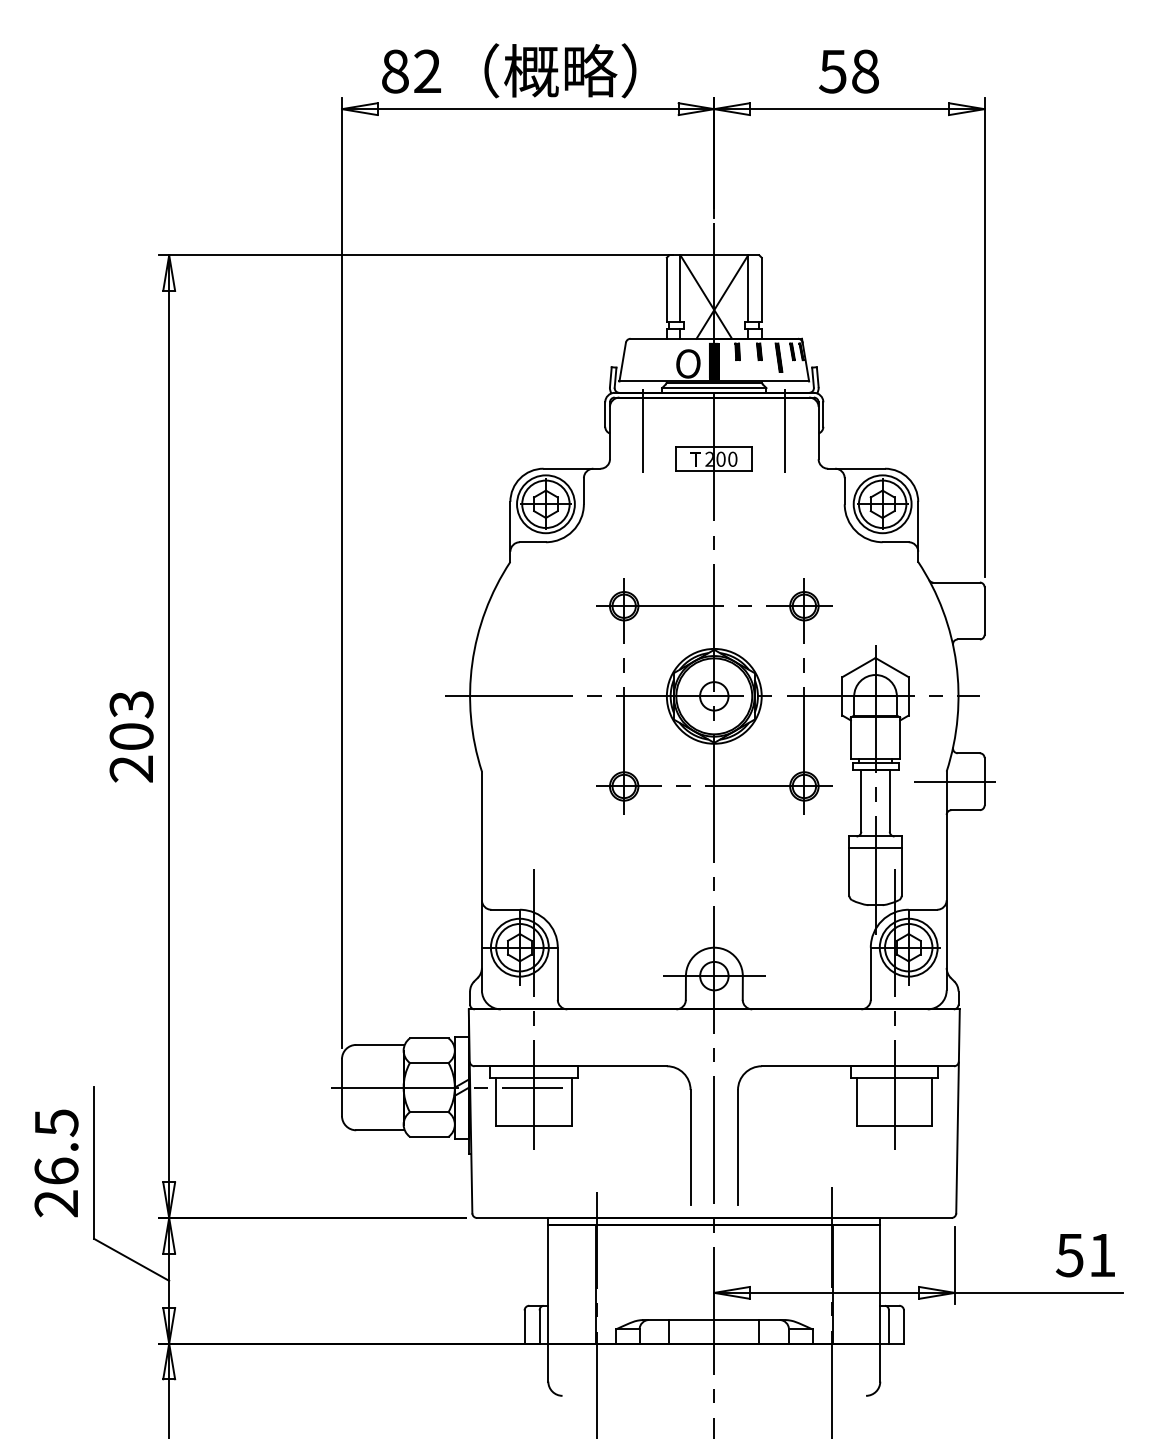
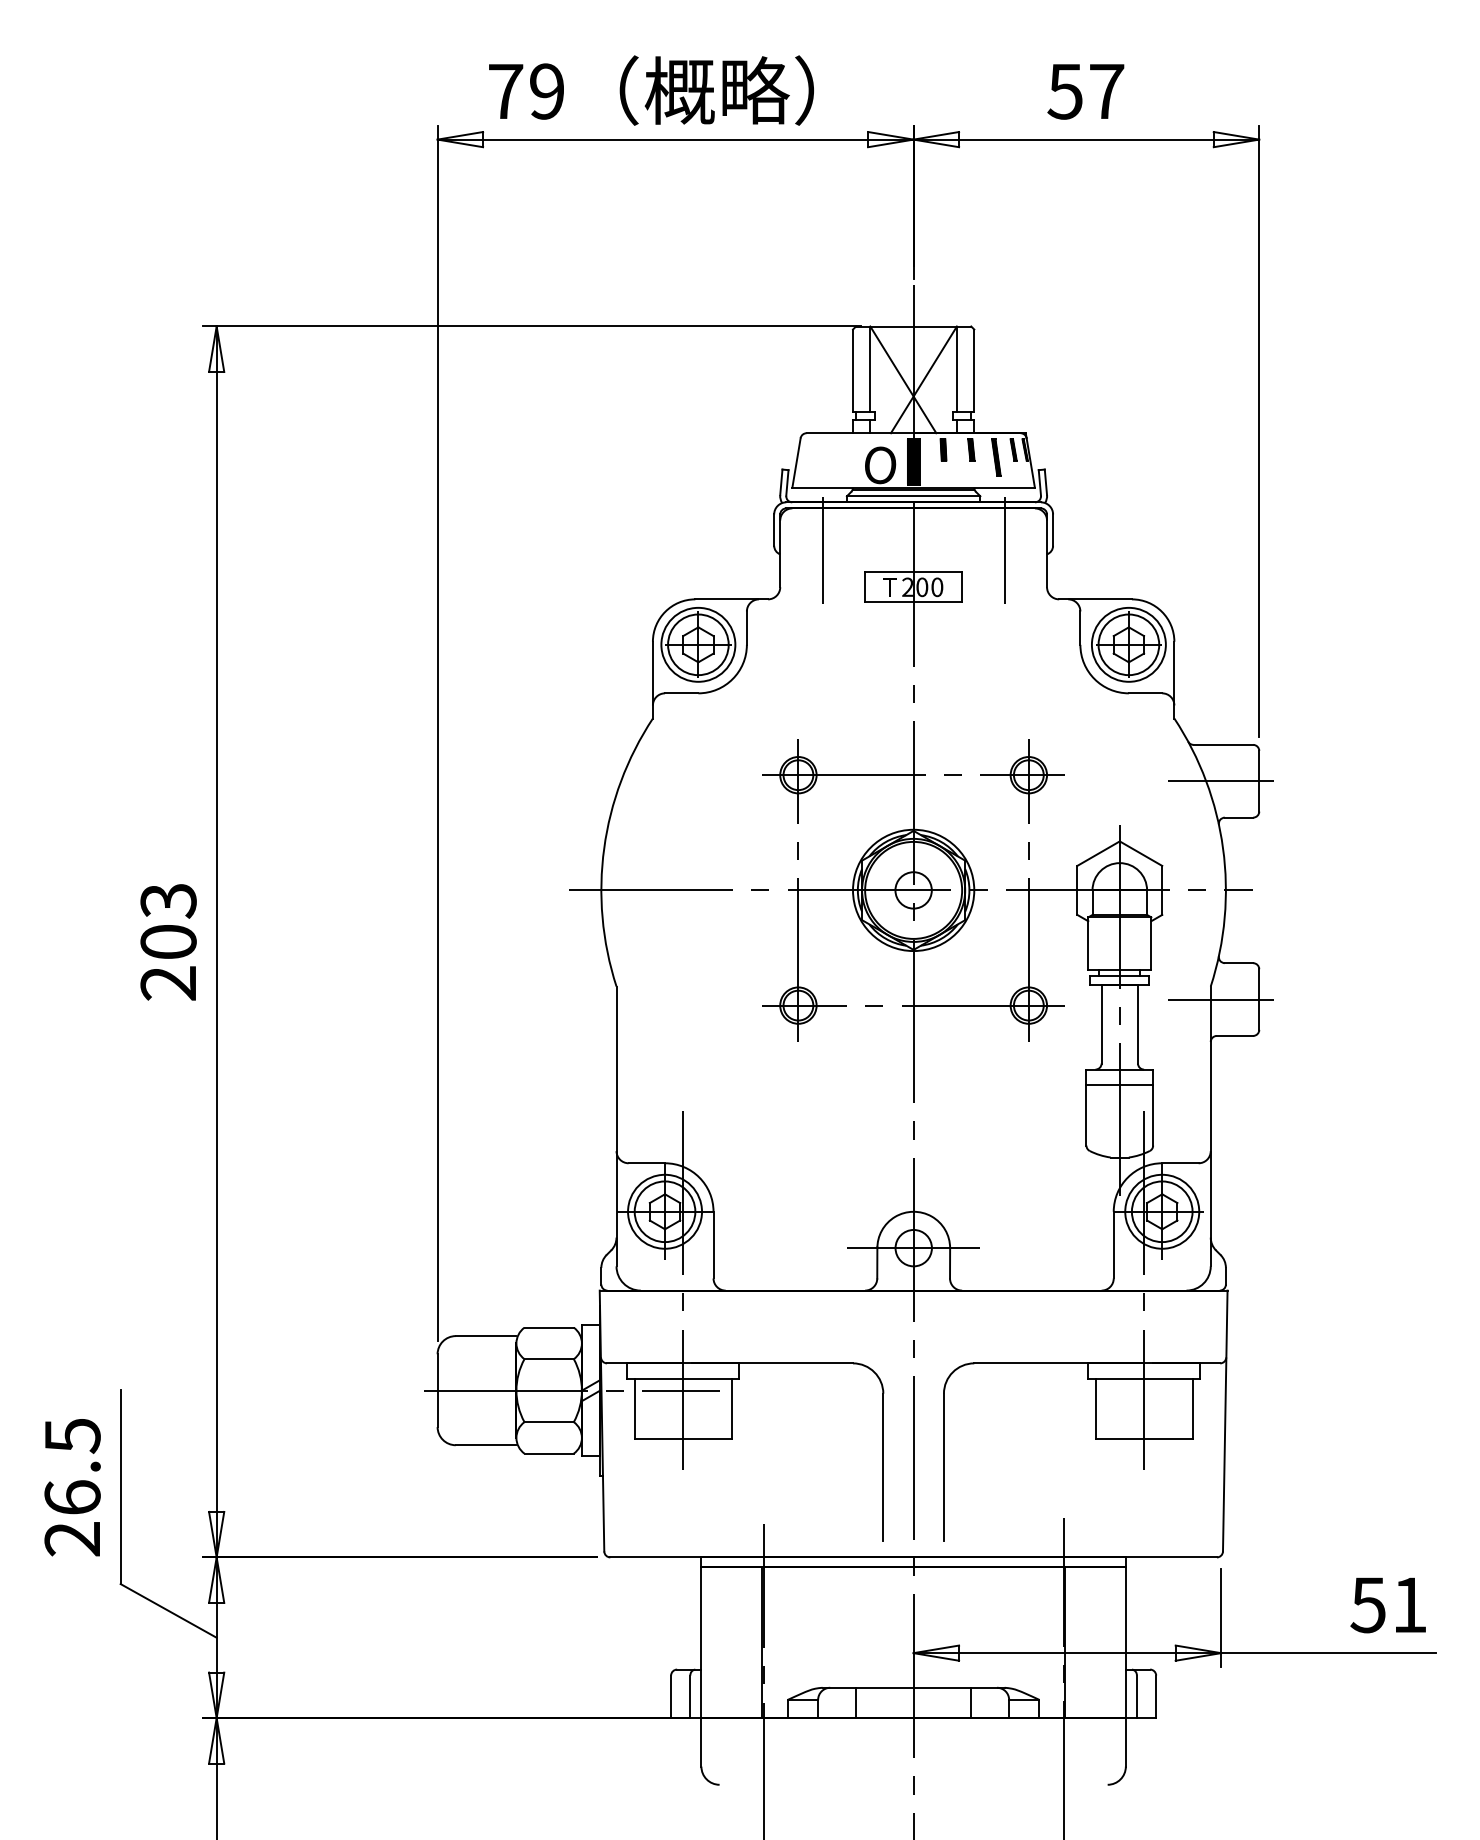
text: (411, 71) -> (526, 91), 82 -> 79
text: (865, 71) -> (1106, 91), 58 -> 57
line: (954, 611) -> (1220, 781), added

